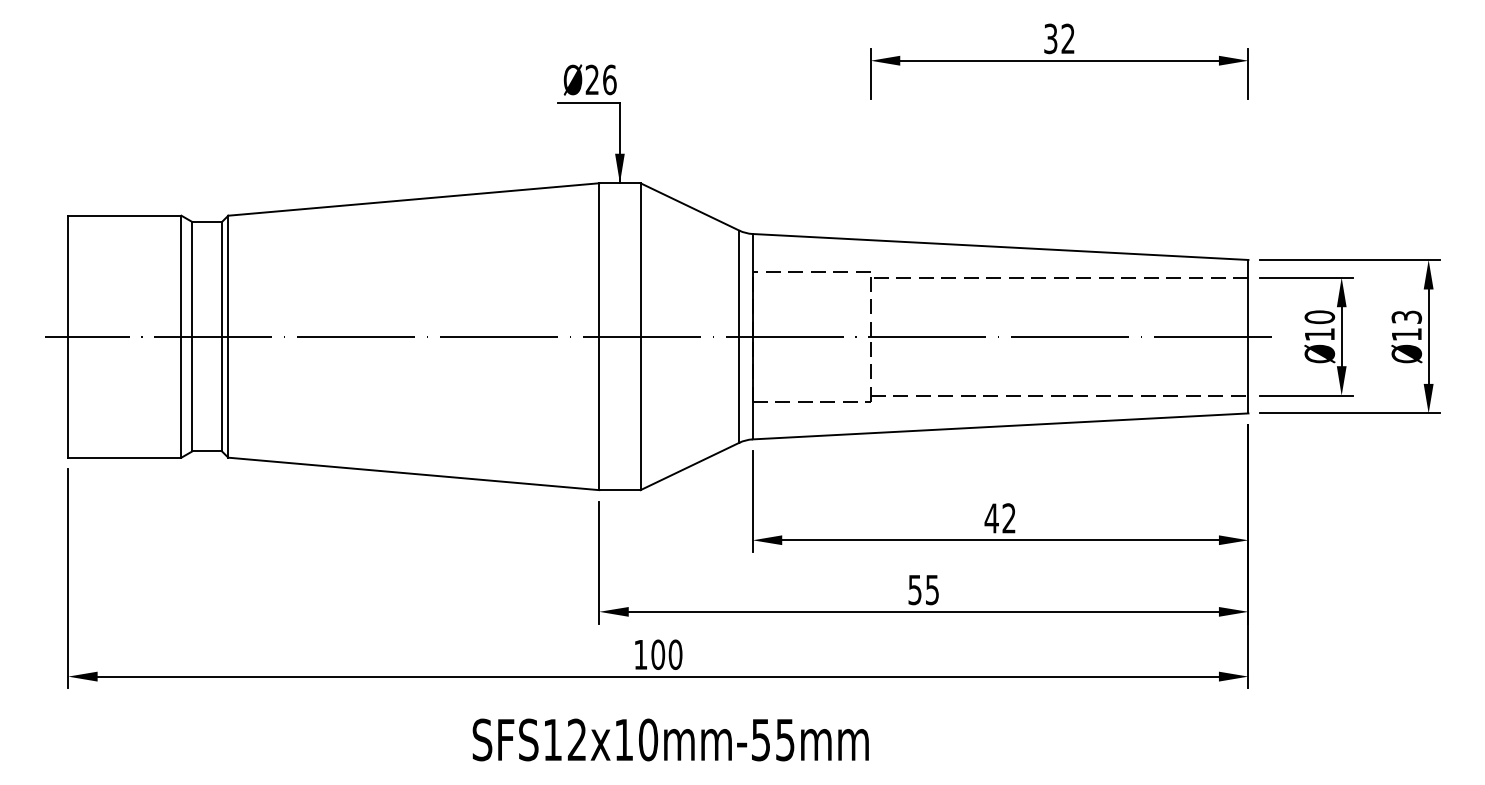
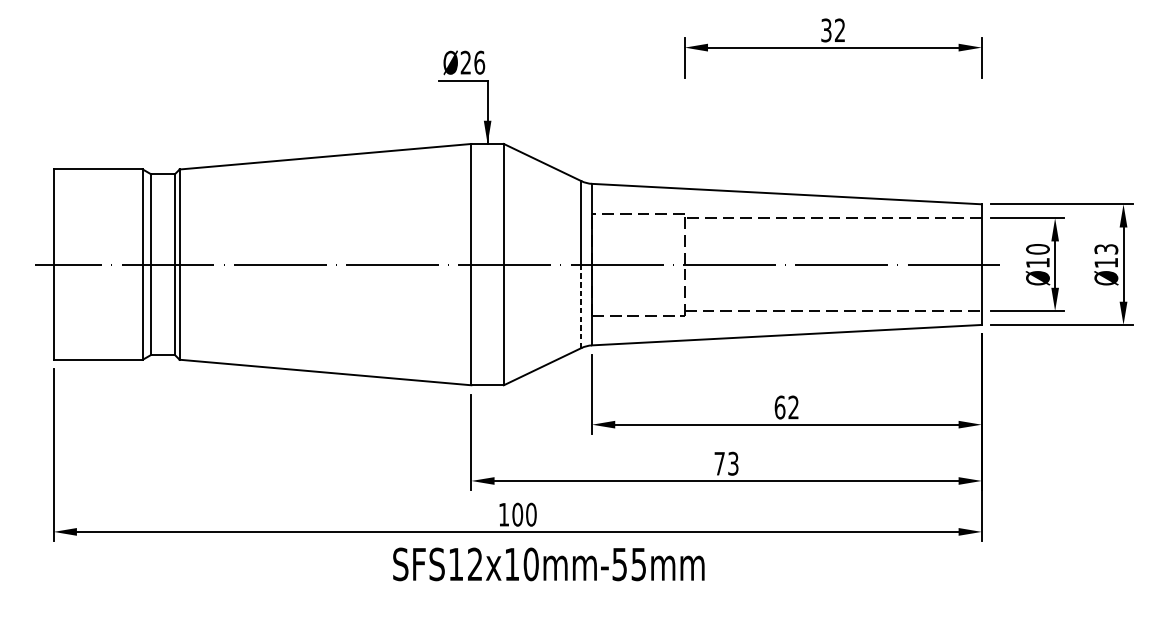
line: (739, 389) -> (581, 306), solid -> dashed
text: (991, 518) -> (779, 407), 42 -> 62
text: (923, 589) -> (726, 463), 55 -> 73
text: (670, 739) -> (548, 564), moved

